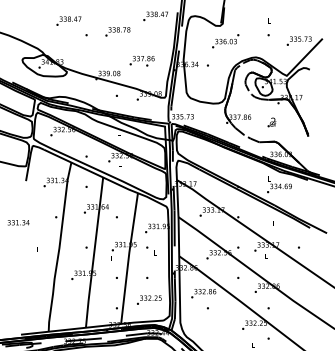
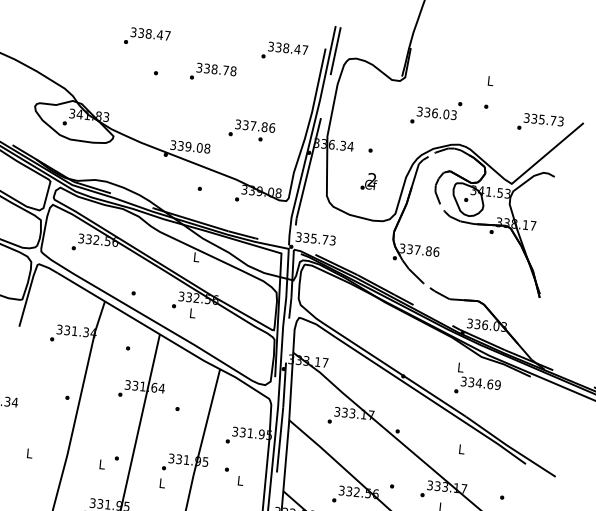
text: (68, 20) -> (146, 36), moved
text: (225, 41) -> (435, 113), moved
text: (271, 122) -> (368, 181), moved

